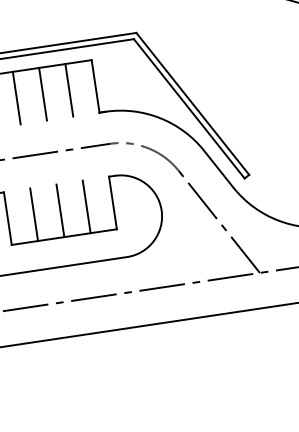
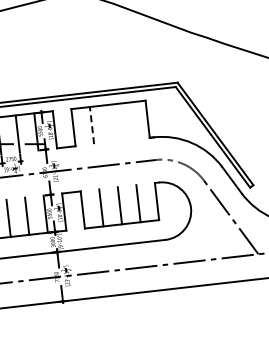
line: (69, 89) -> (129, 120), removed
line: (42, 94) -> (110, 123), removed
line: (17, 98) -> (92, 125), solid -> dashed

